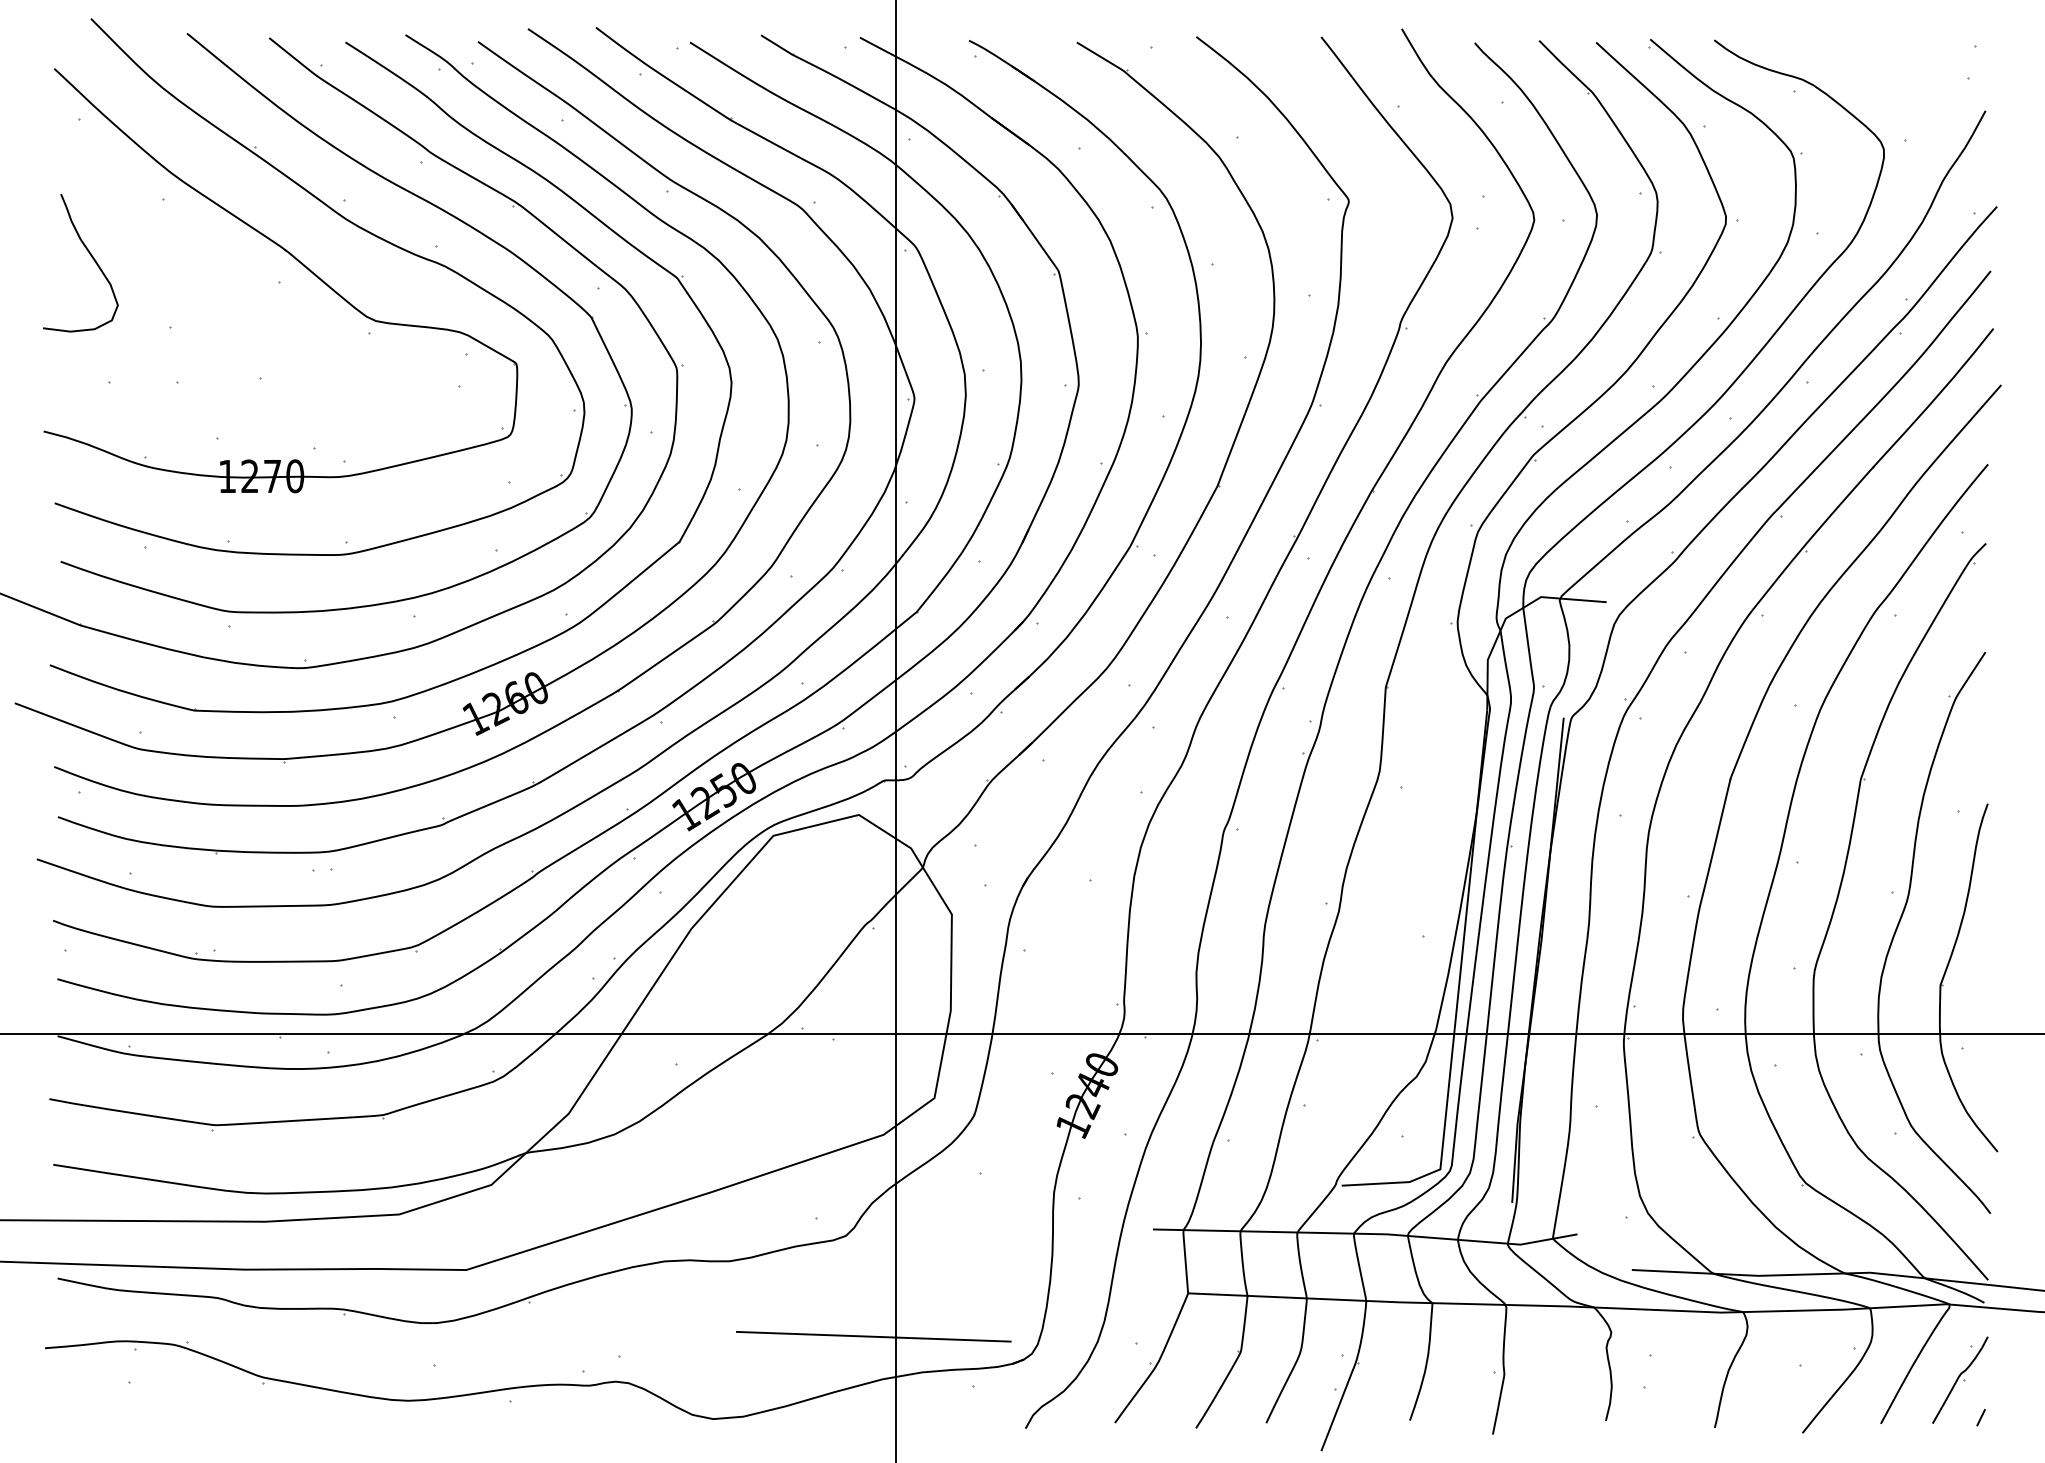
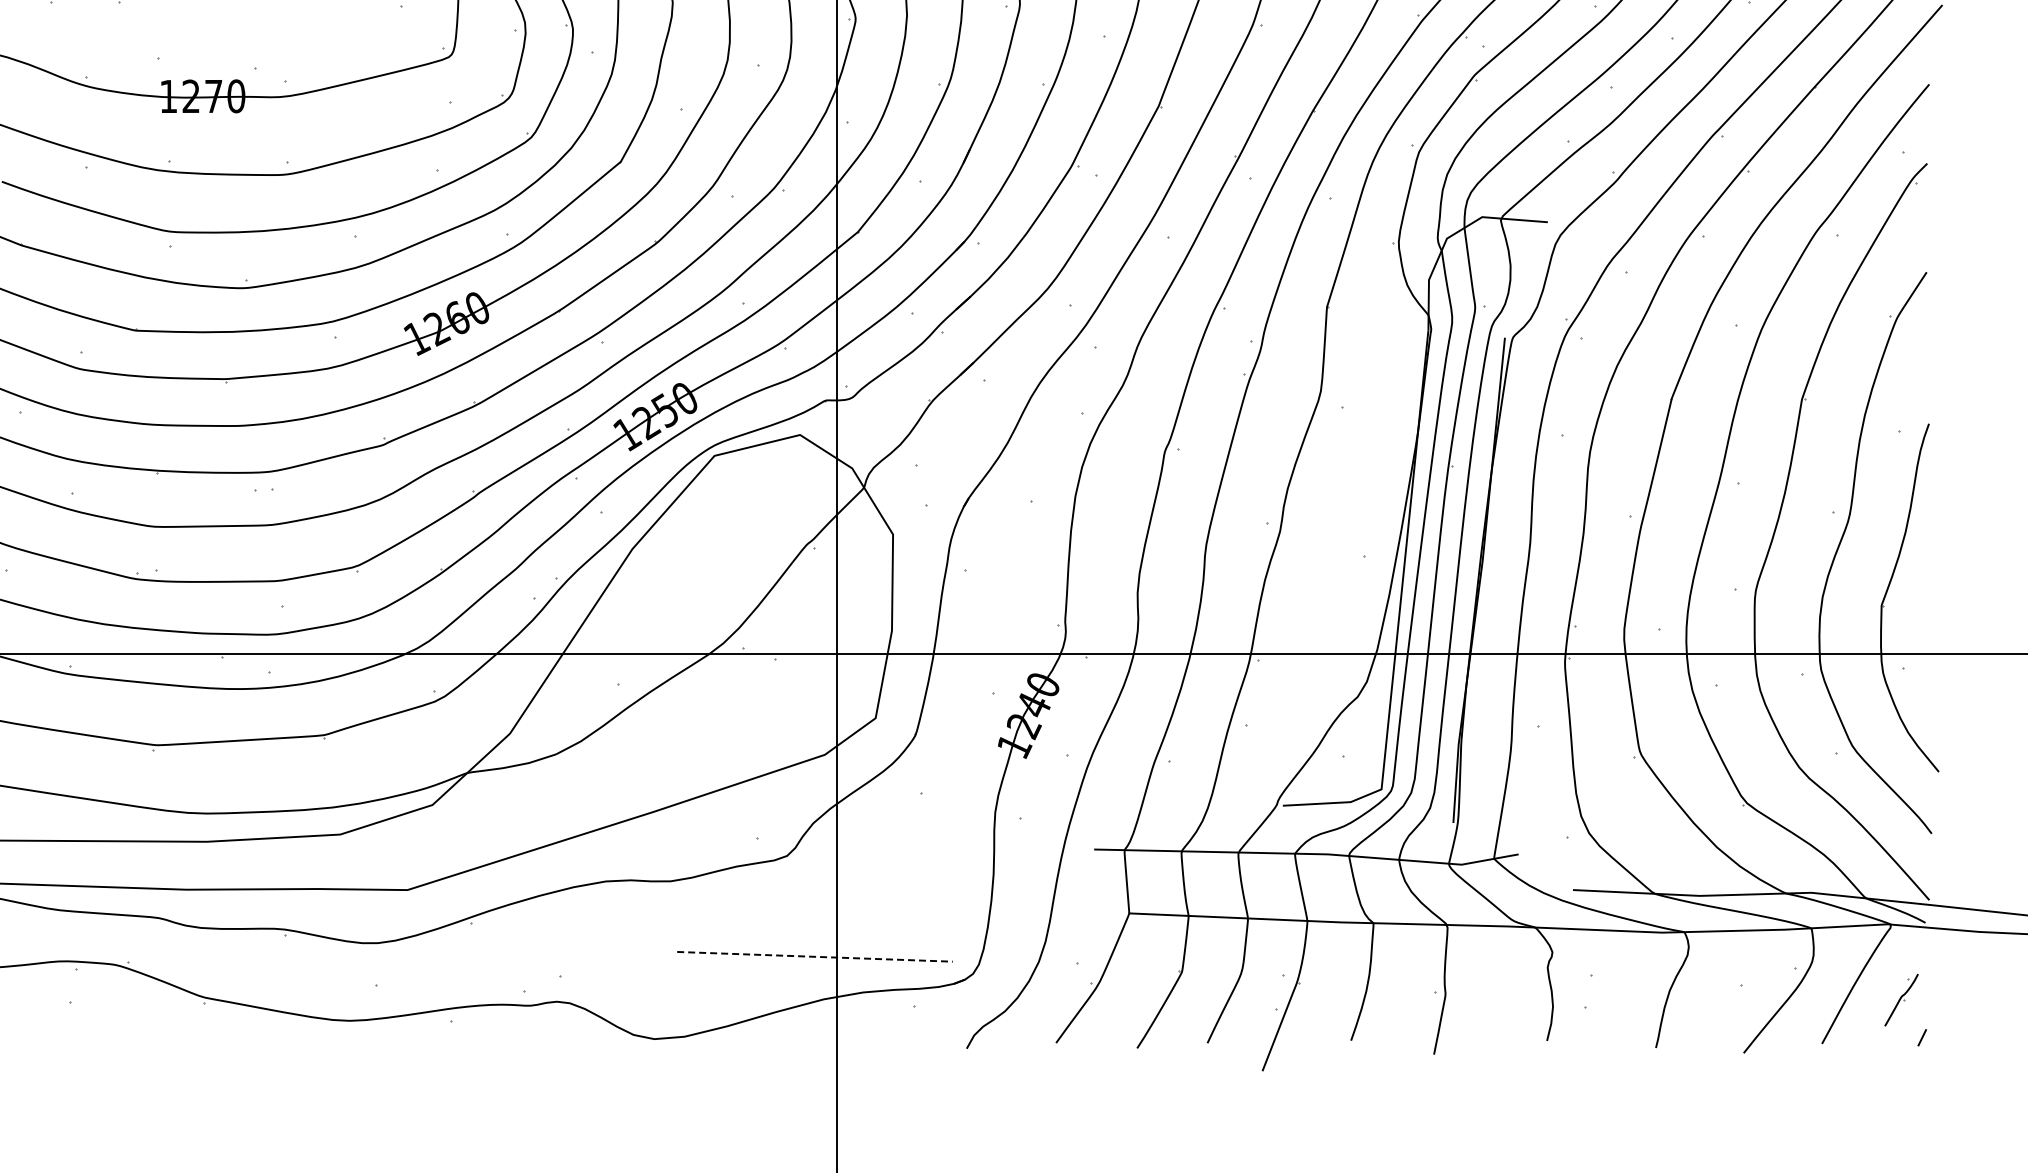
line: (873, 1336) -> (814, 956), solid -> dashed
part: (1960, 1379) -> (1901, 999), size x0.6

